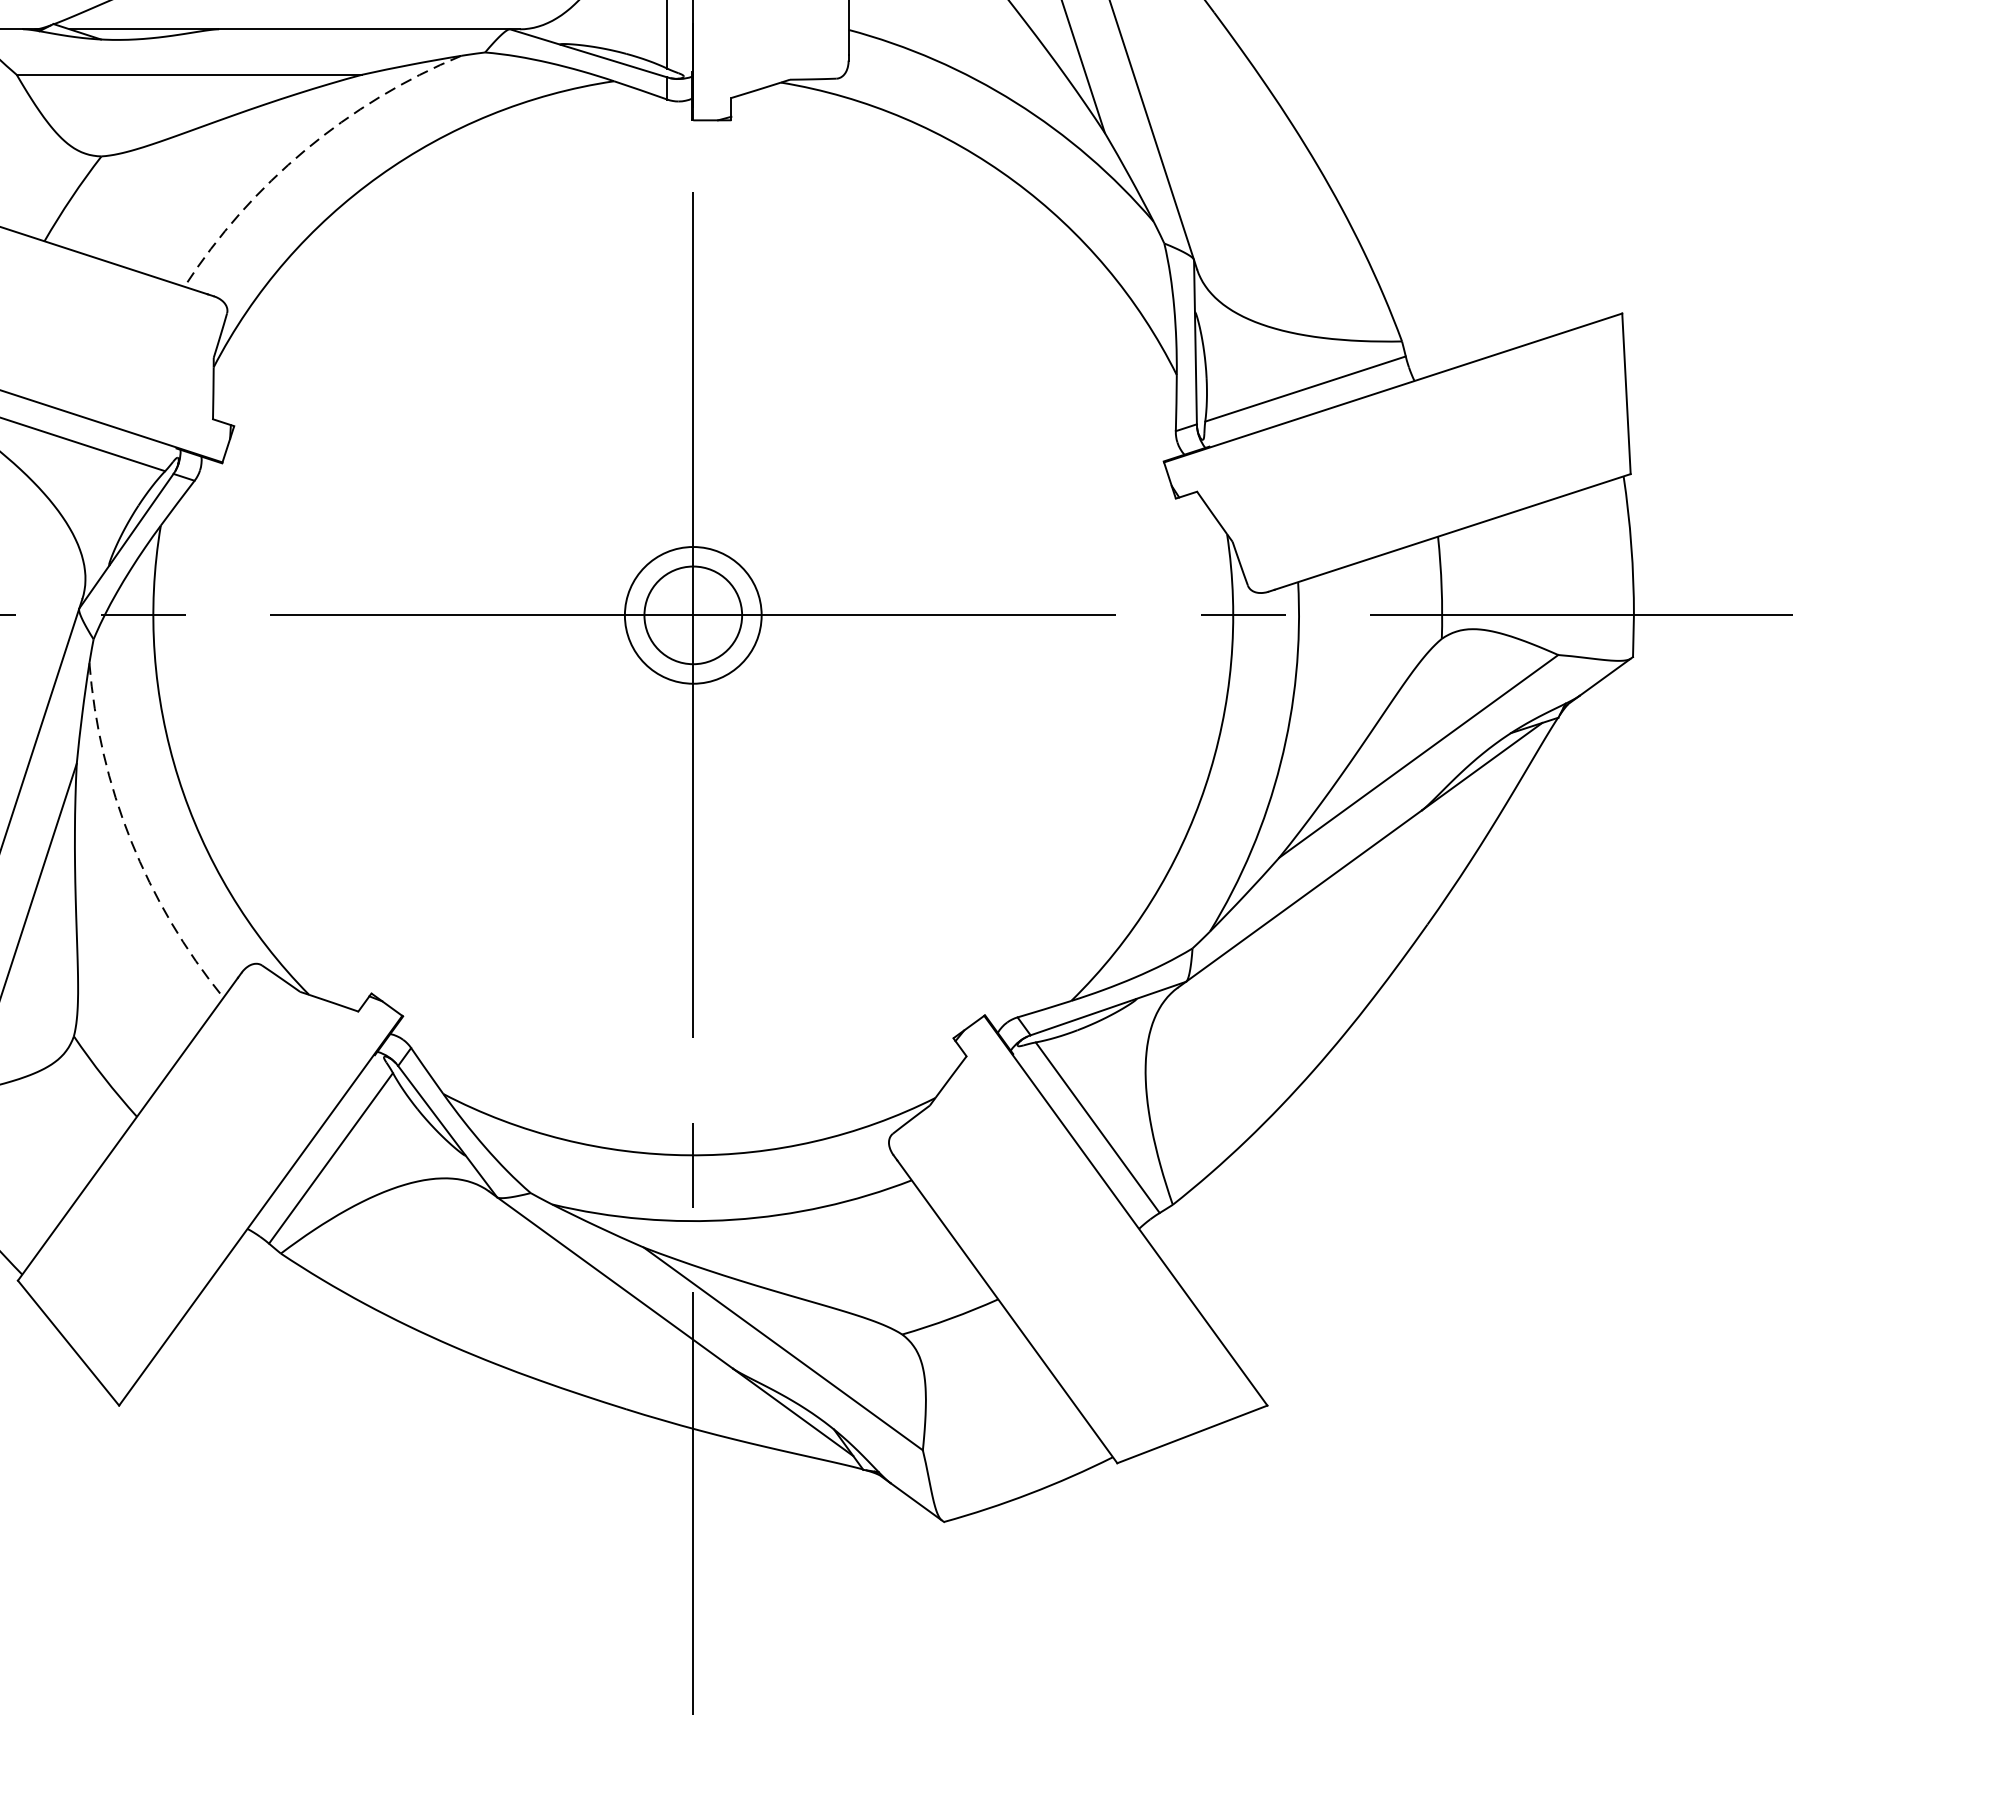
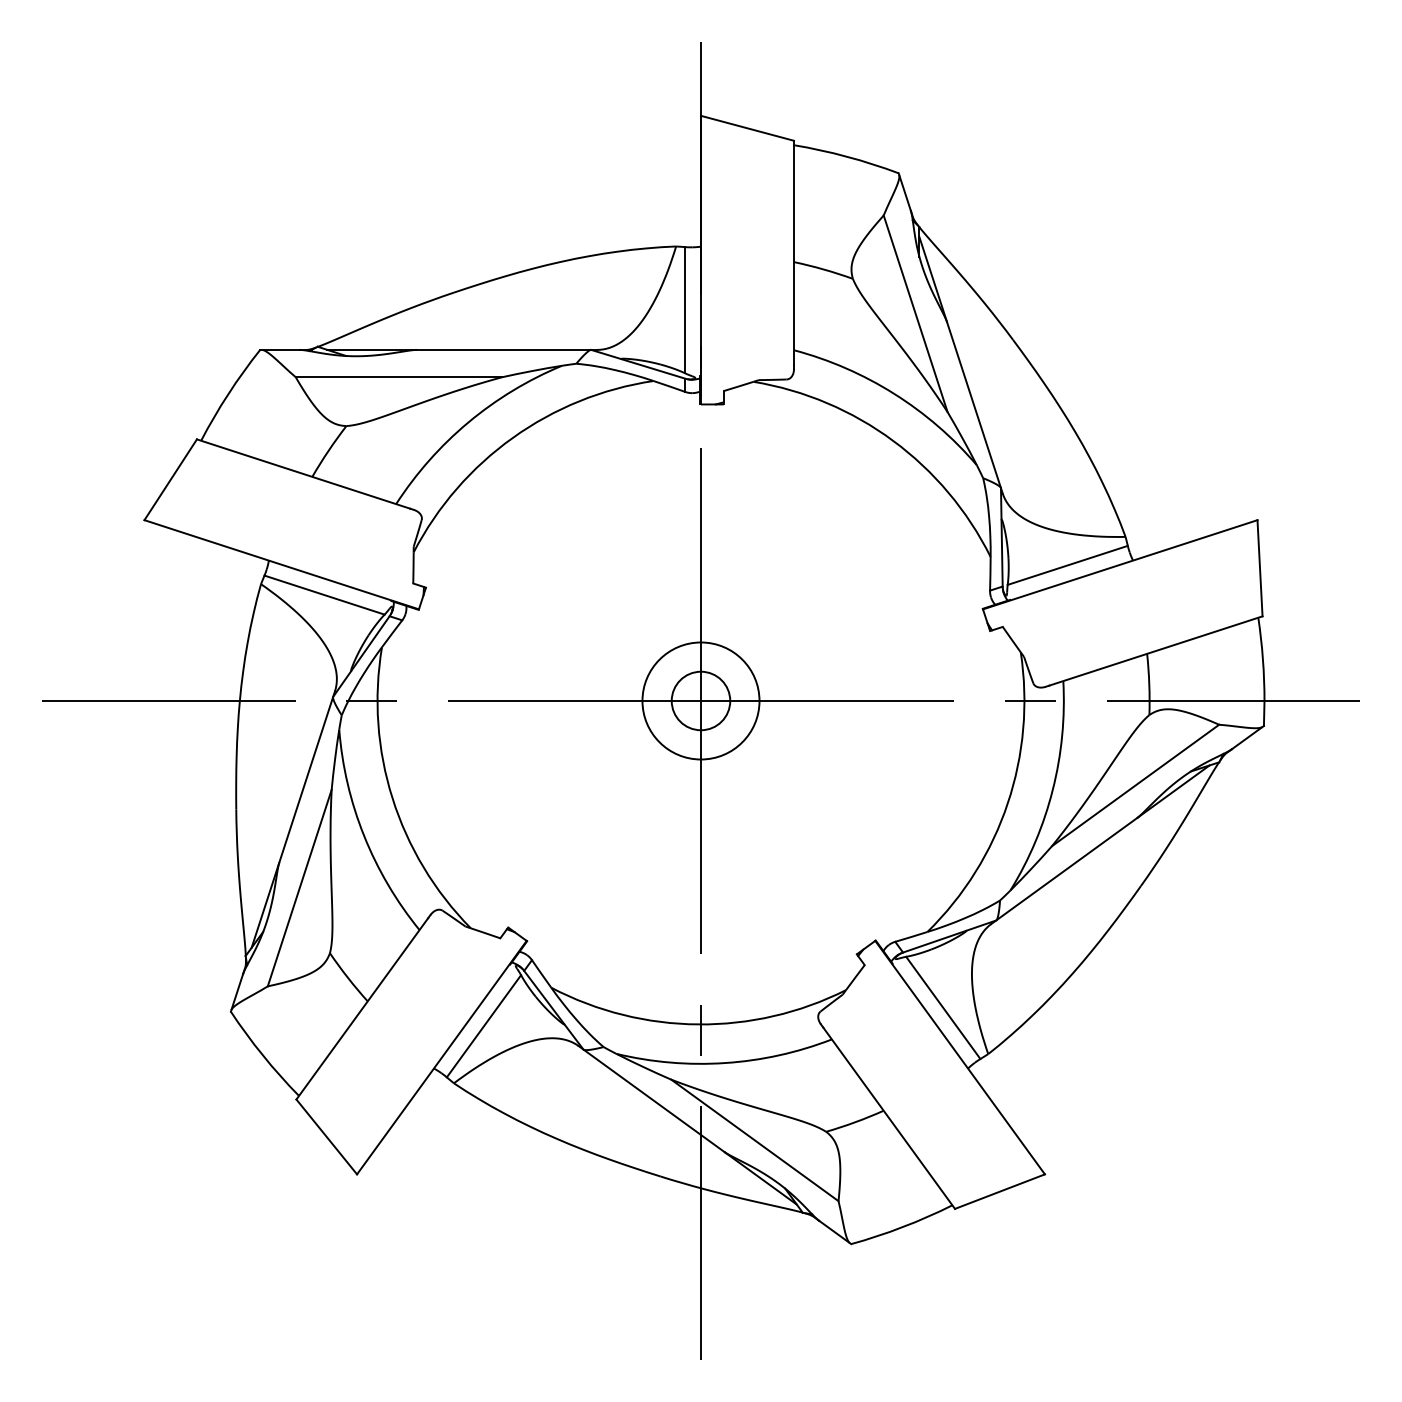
arc: (305, 150) -> (468, 422), dashed -> solid
circle: (692, 614) -> (700, 700), size x1.43
arc: (131, 839) -> (364, 835), dashed -> solid

